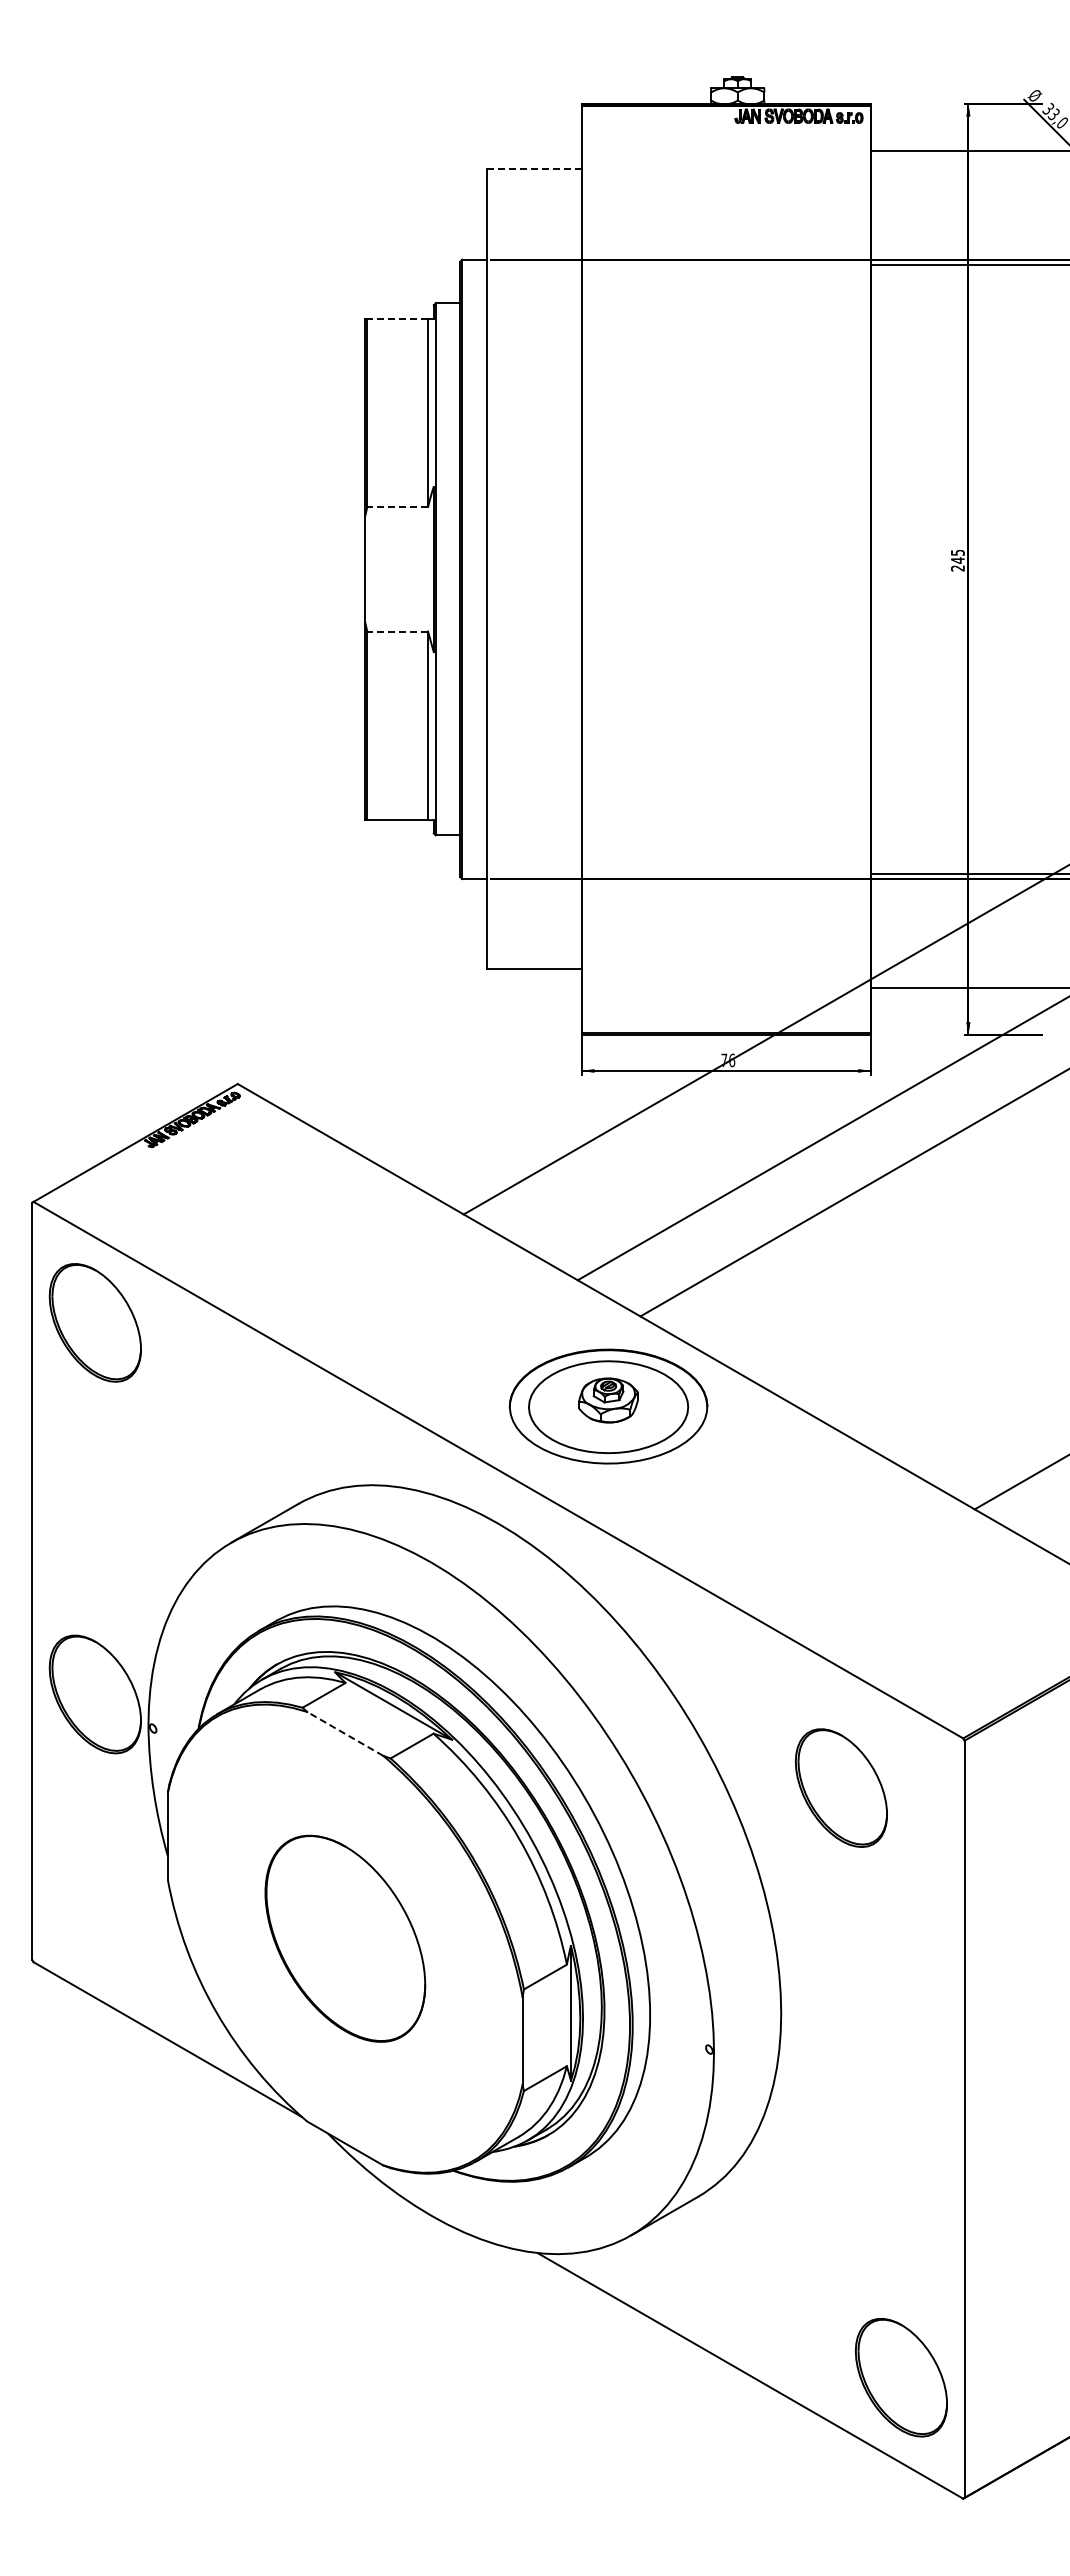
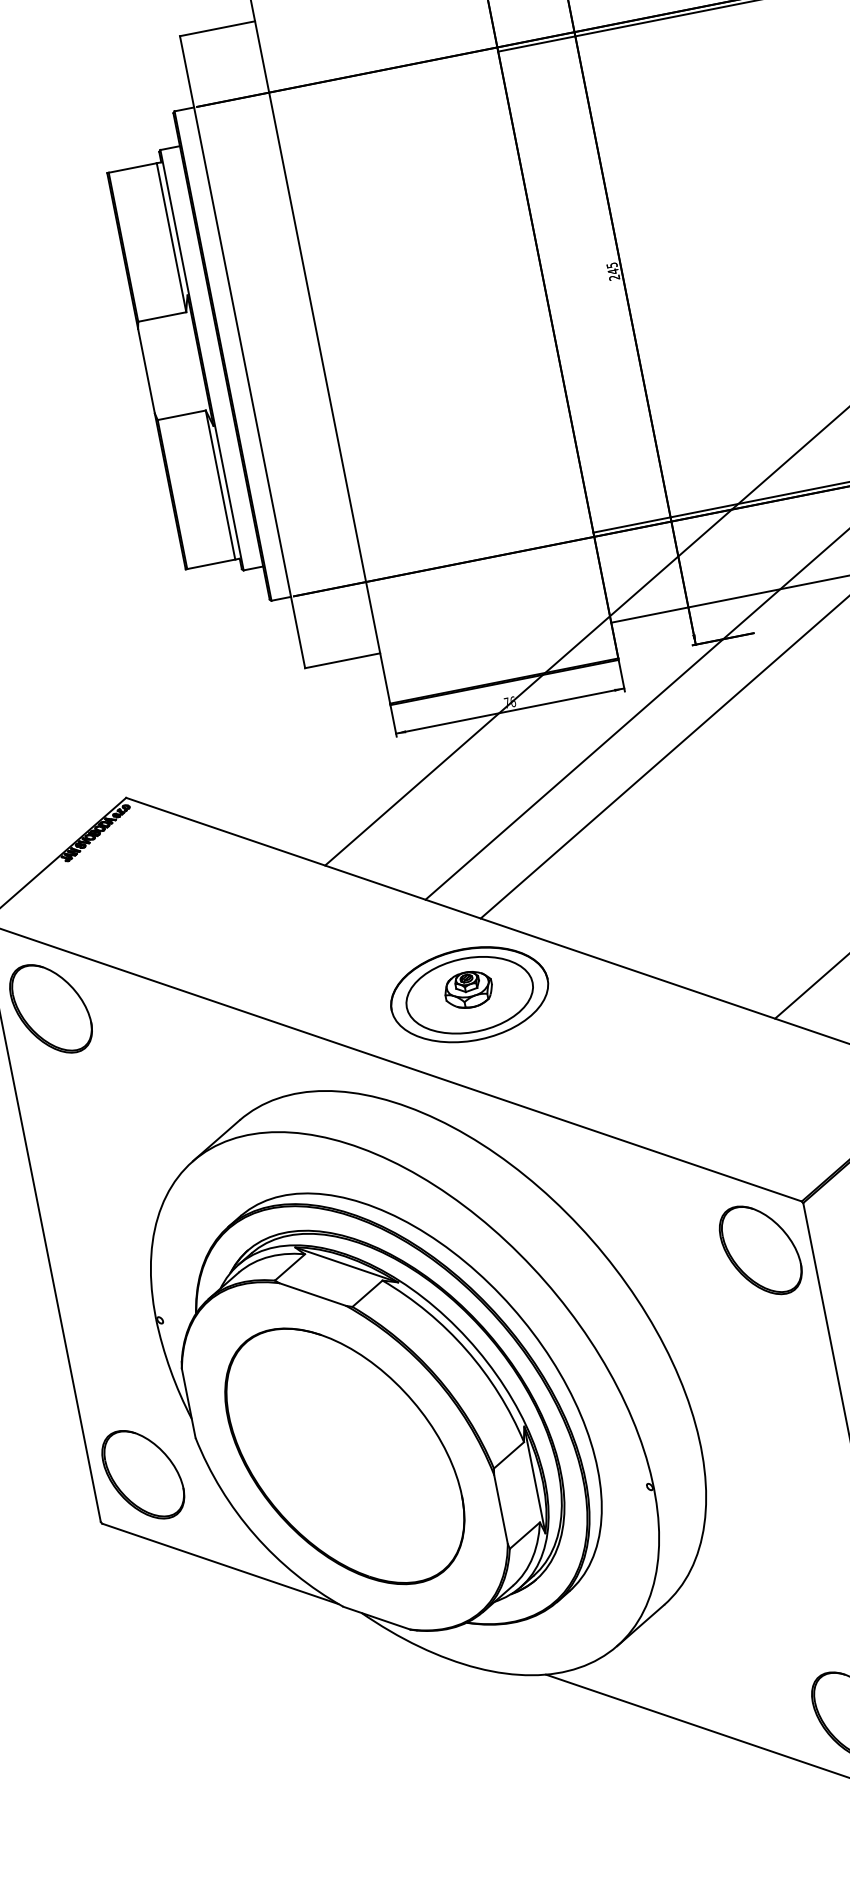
line: (533, 169) -> (216, 28), dashed -> solid
line: (397, 318) -> (132, 167), dashed -> solid
line: (397, 507) -> (162, 317), dashed -> solid
line: (397, 631) -> (181, 415), dashed -> solid
part: (94, 1694) -> (142, 1474), moved
line: (345, 1733) -> (312, 1294), dashed -> solid
part: (840, 1787) -> (759, 1250), moved
part: (345, 1938) -> (345, 1456), size x1.67

